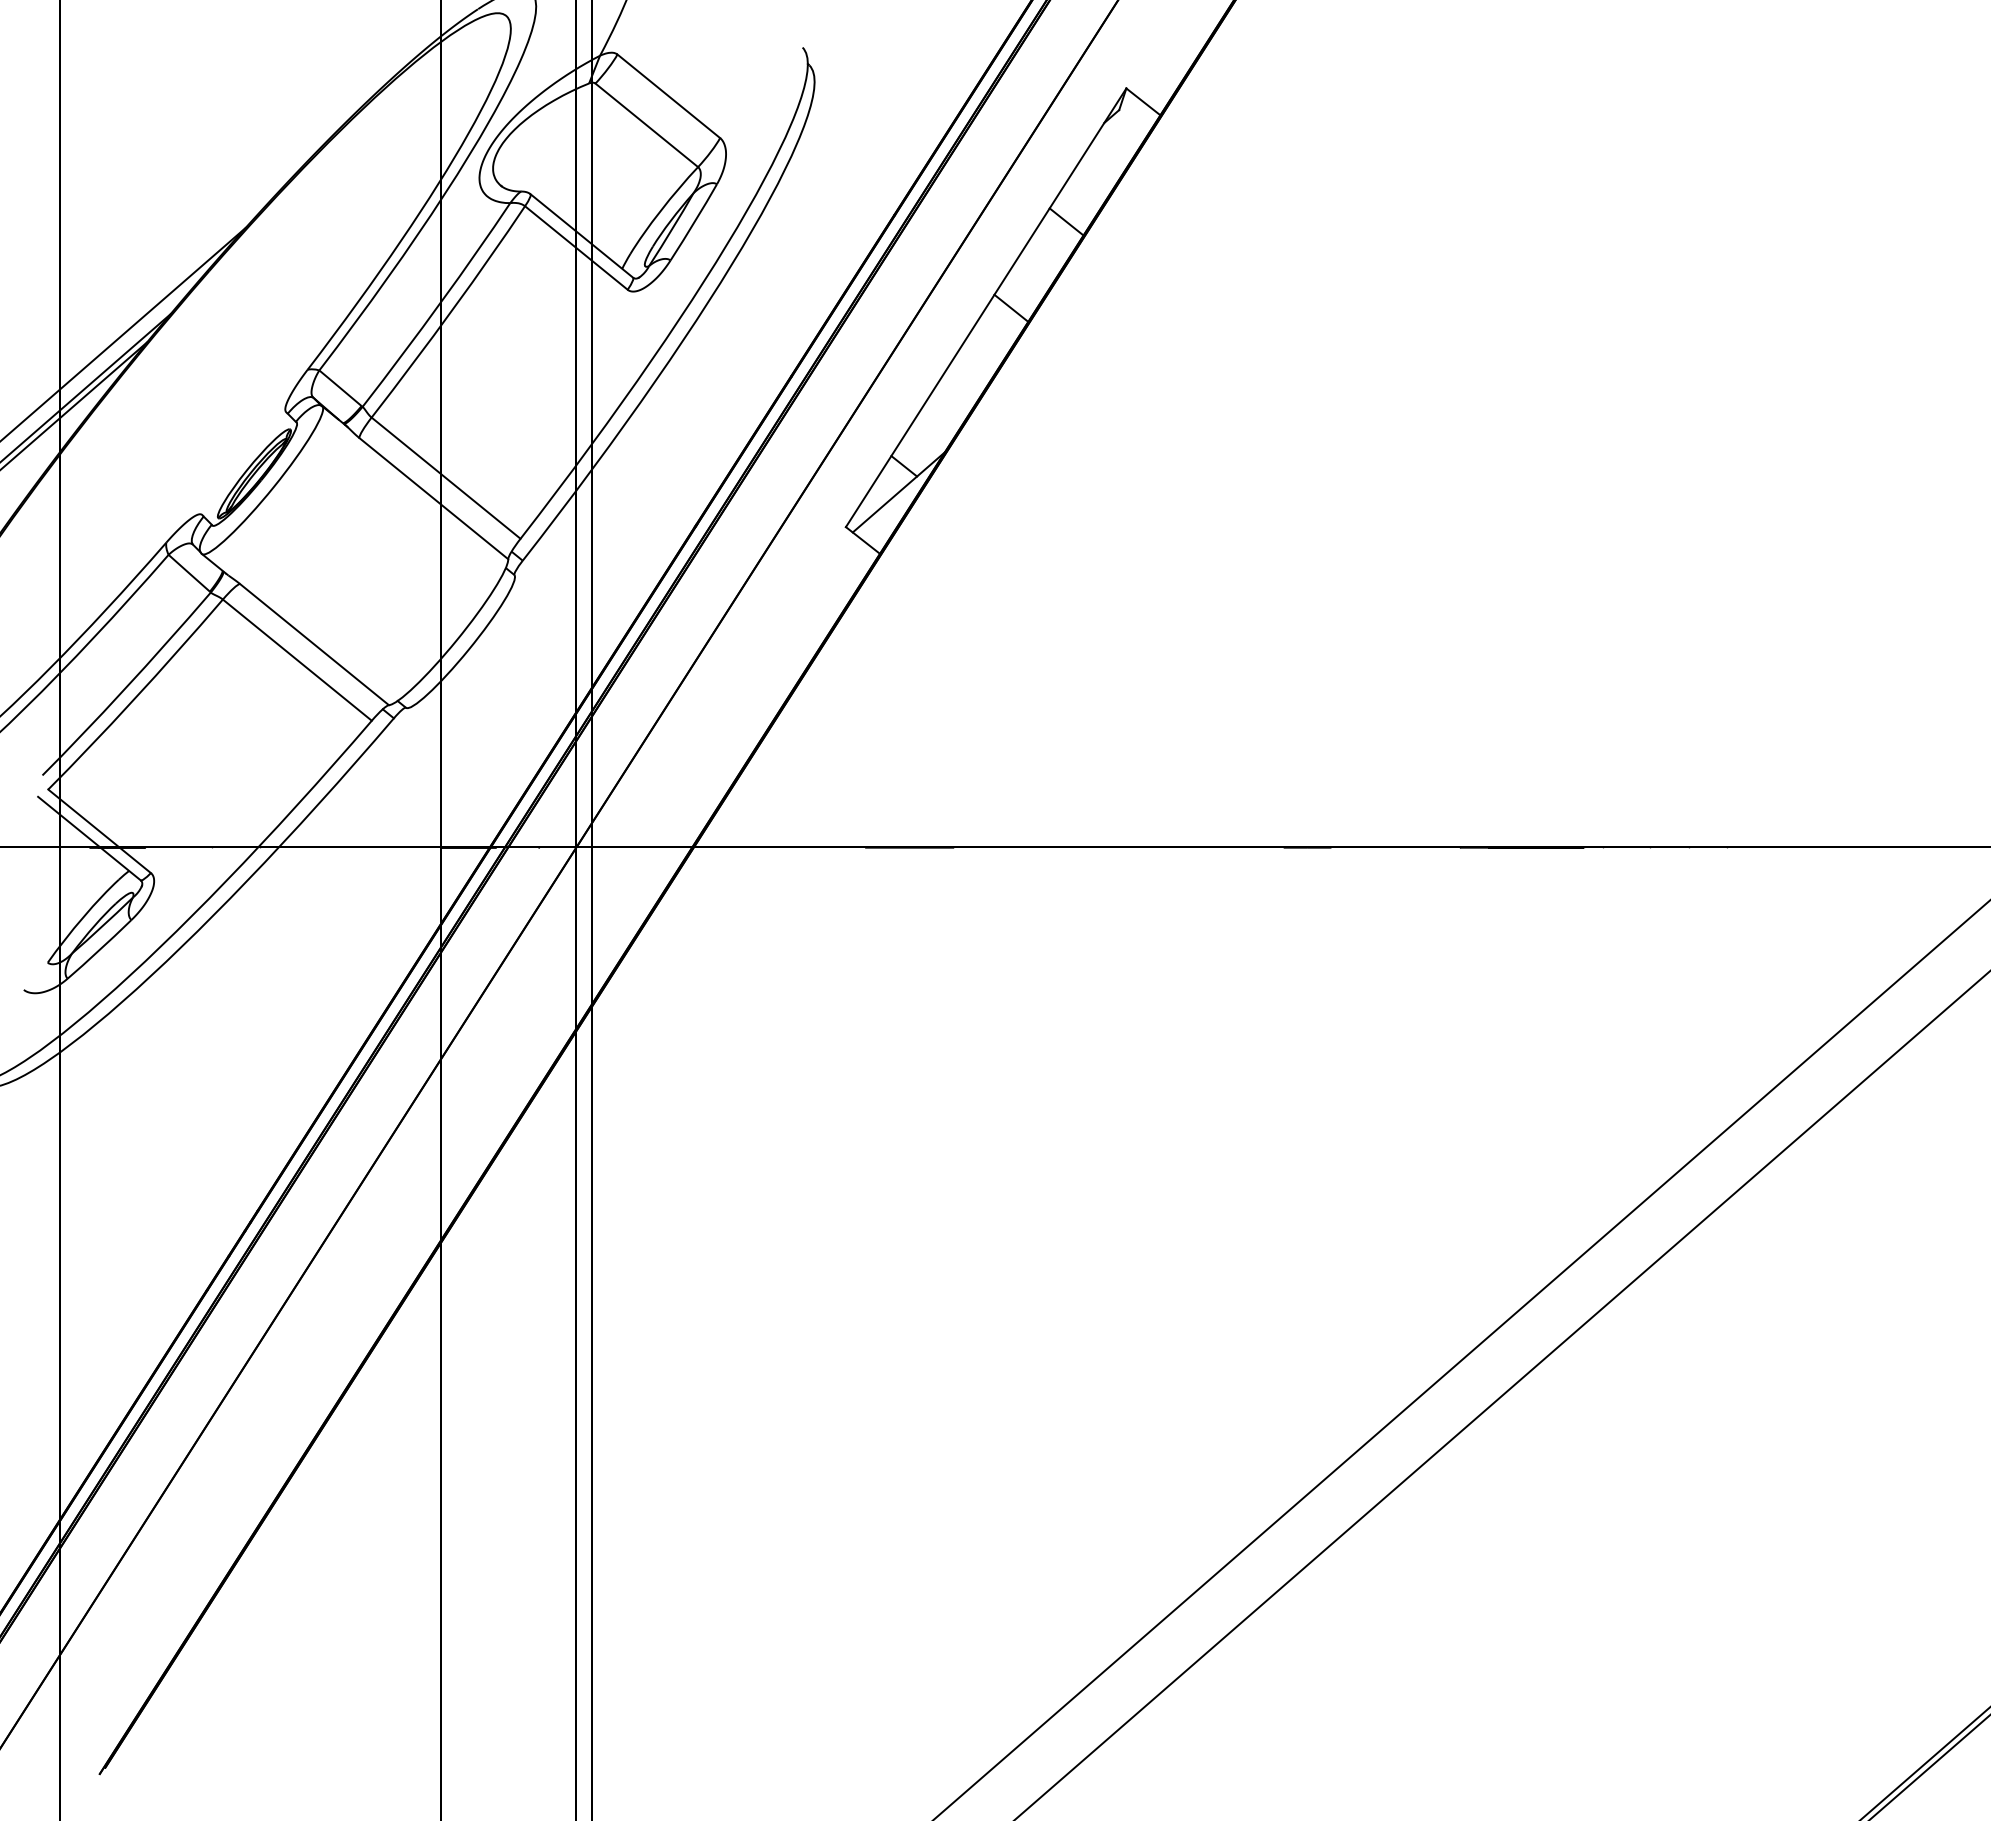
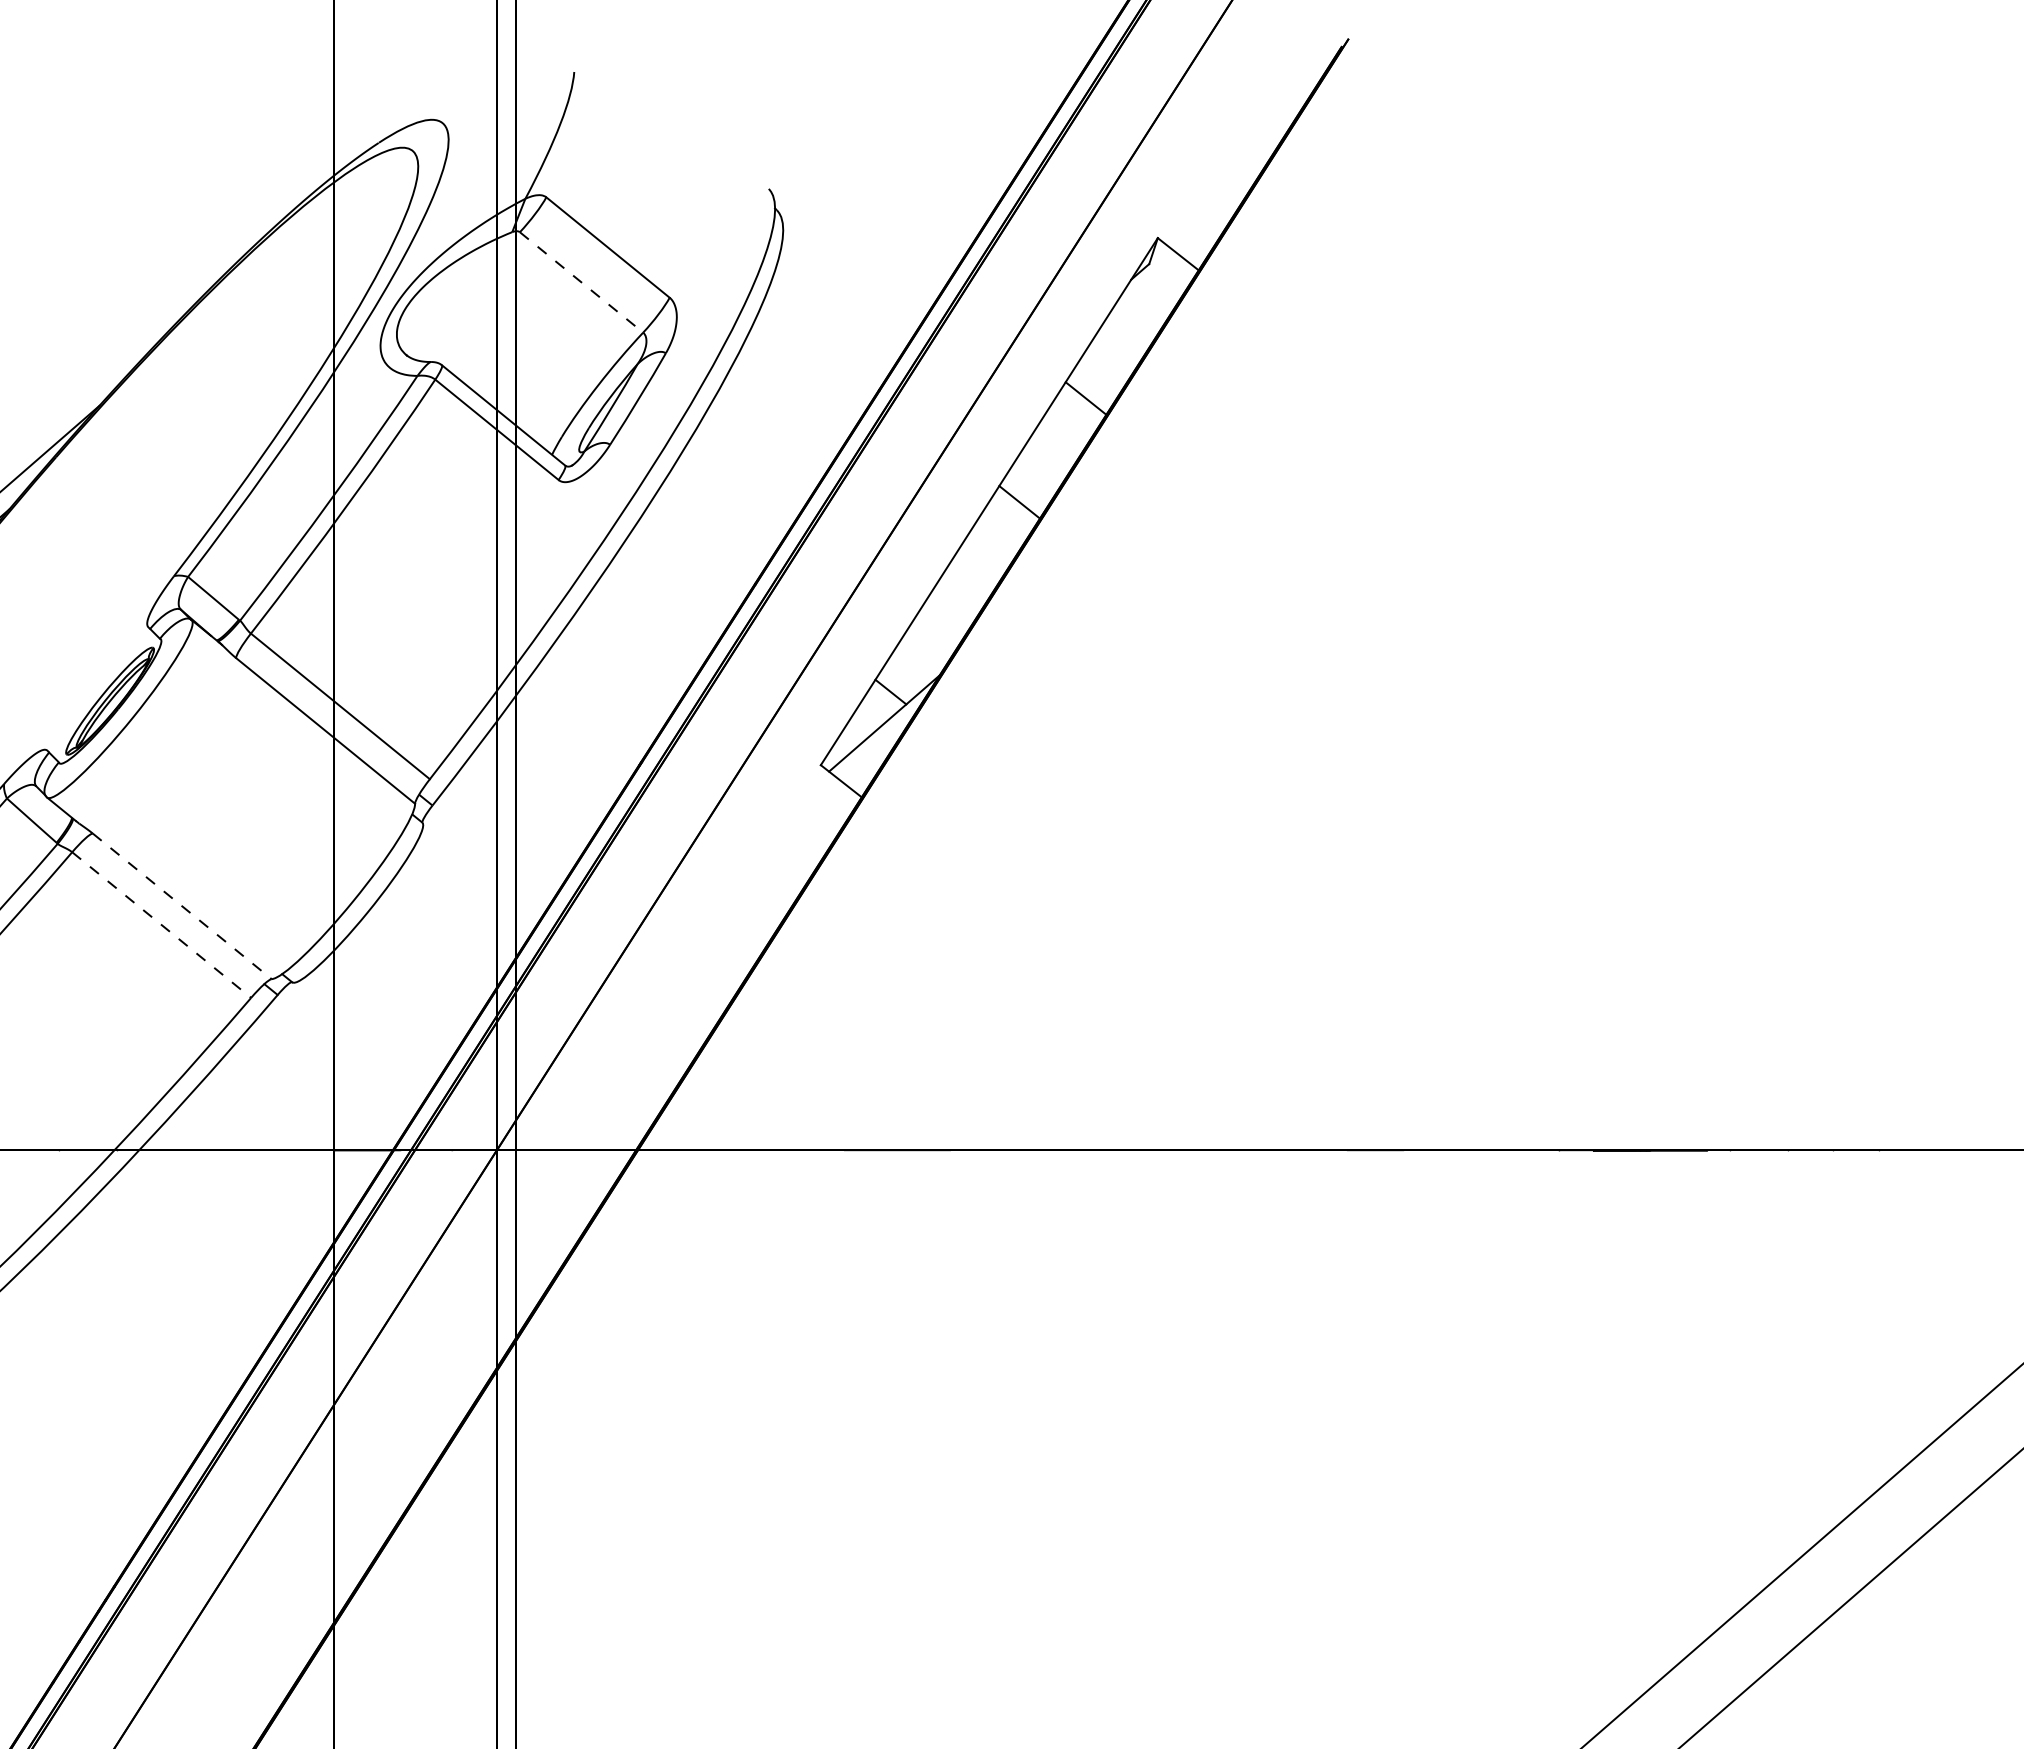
line: (647, 125) -> (582, 282), solid -> dashed
line: (314, 644) -> (182, 906), solid -> dashed
line: (297, 660) -> (161, 925), solid -> dashed

